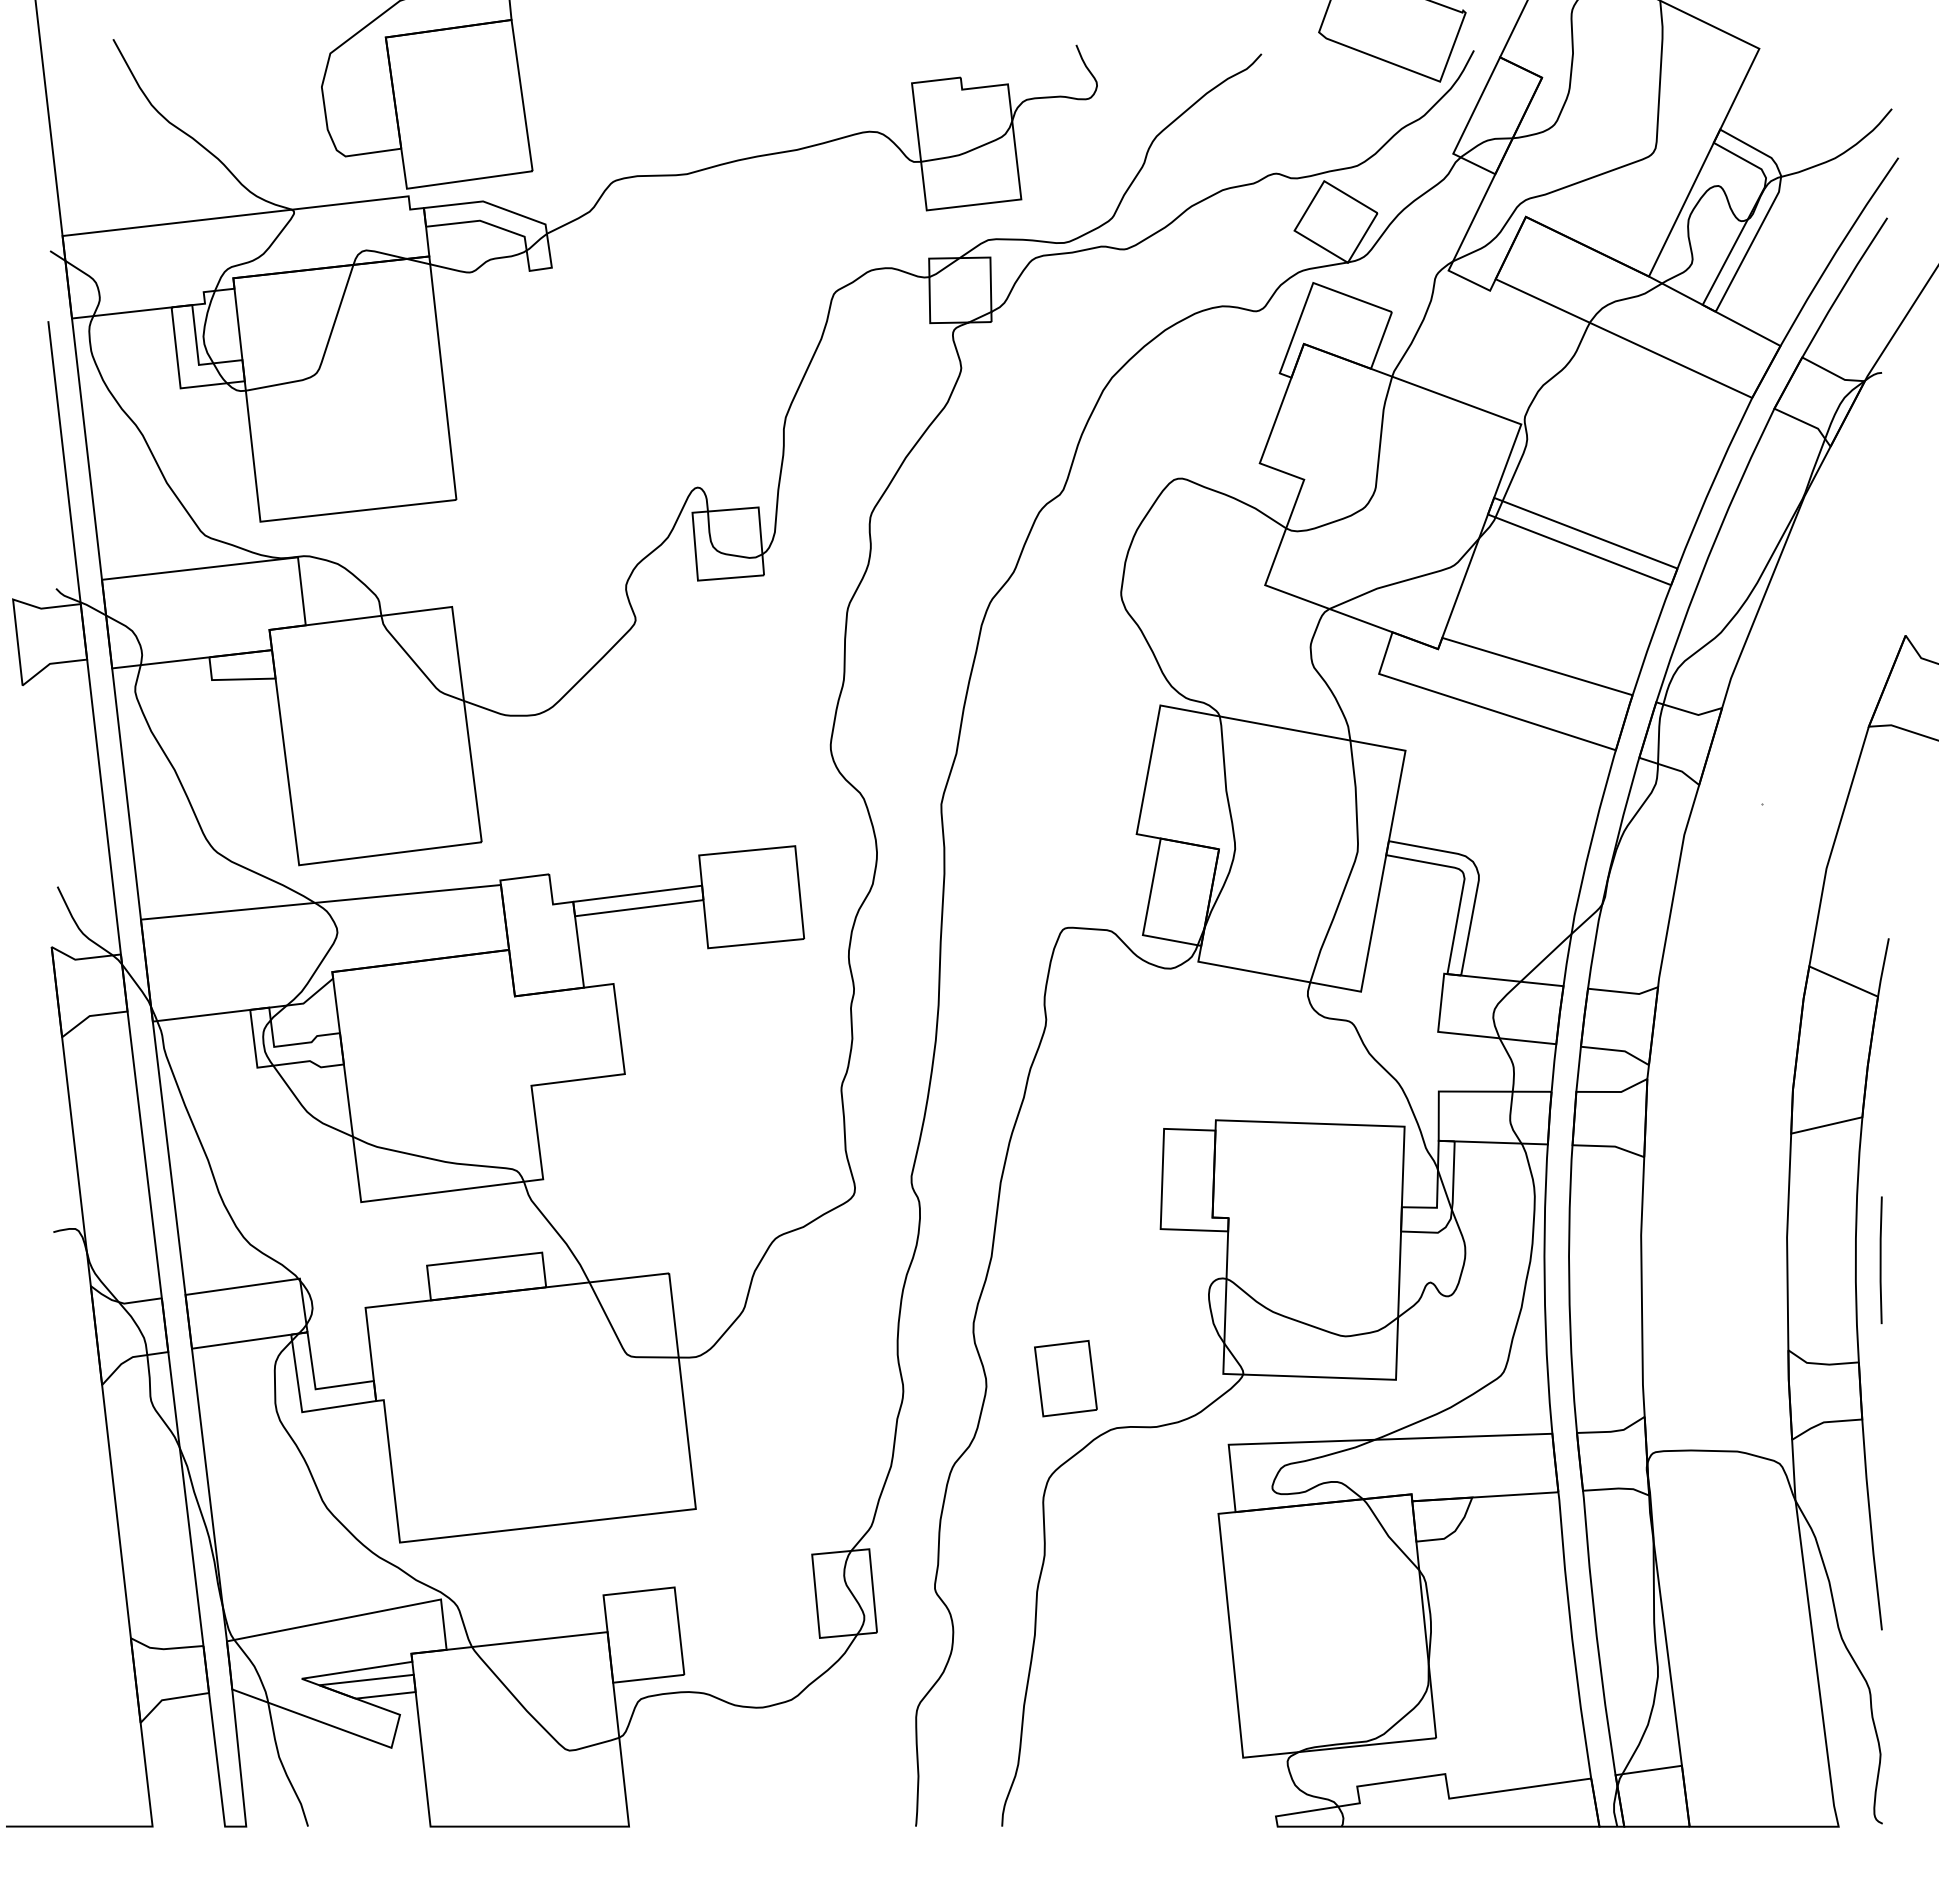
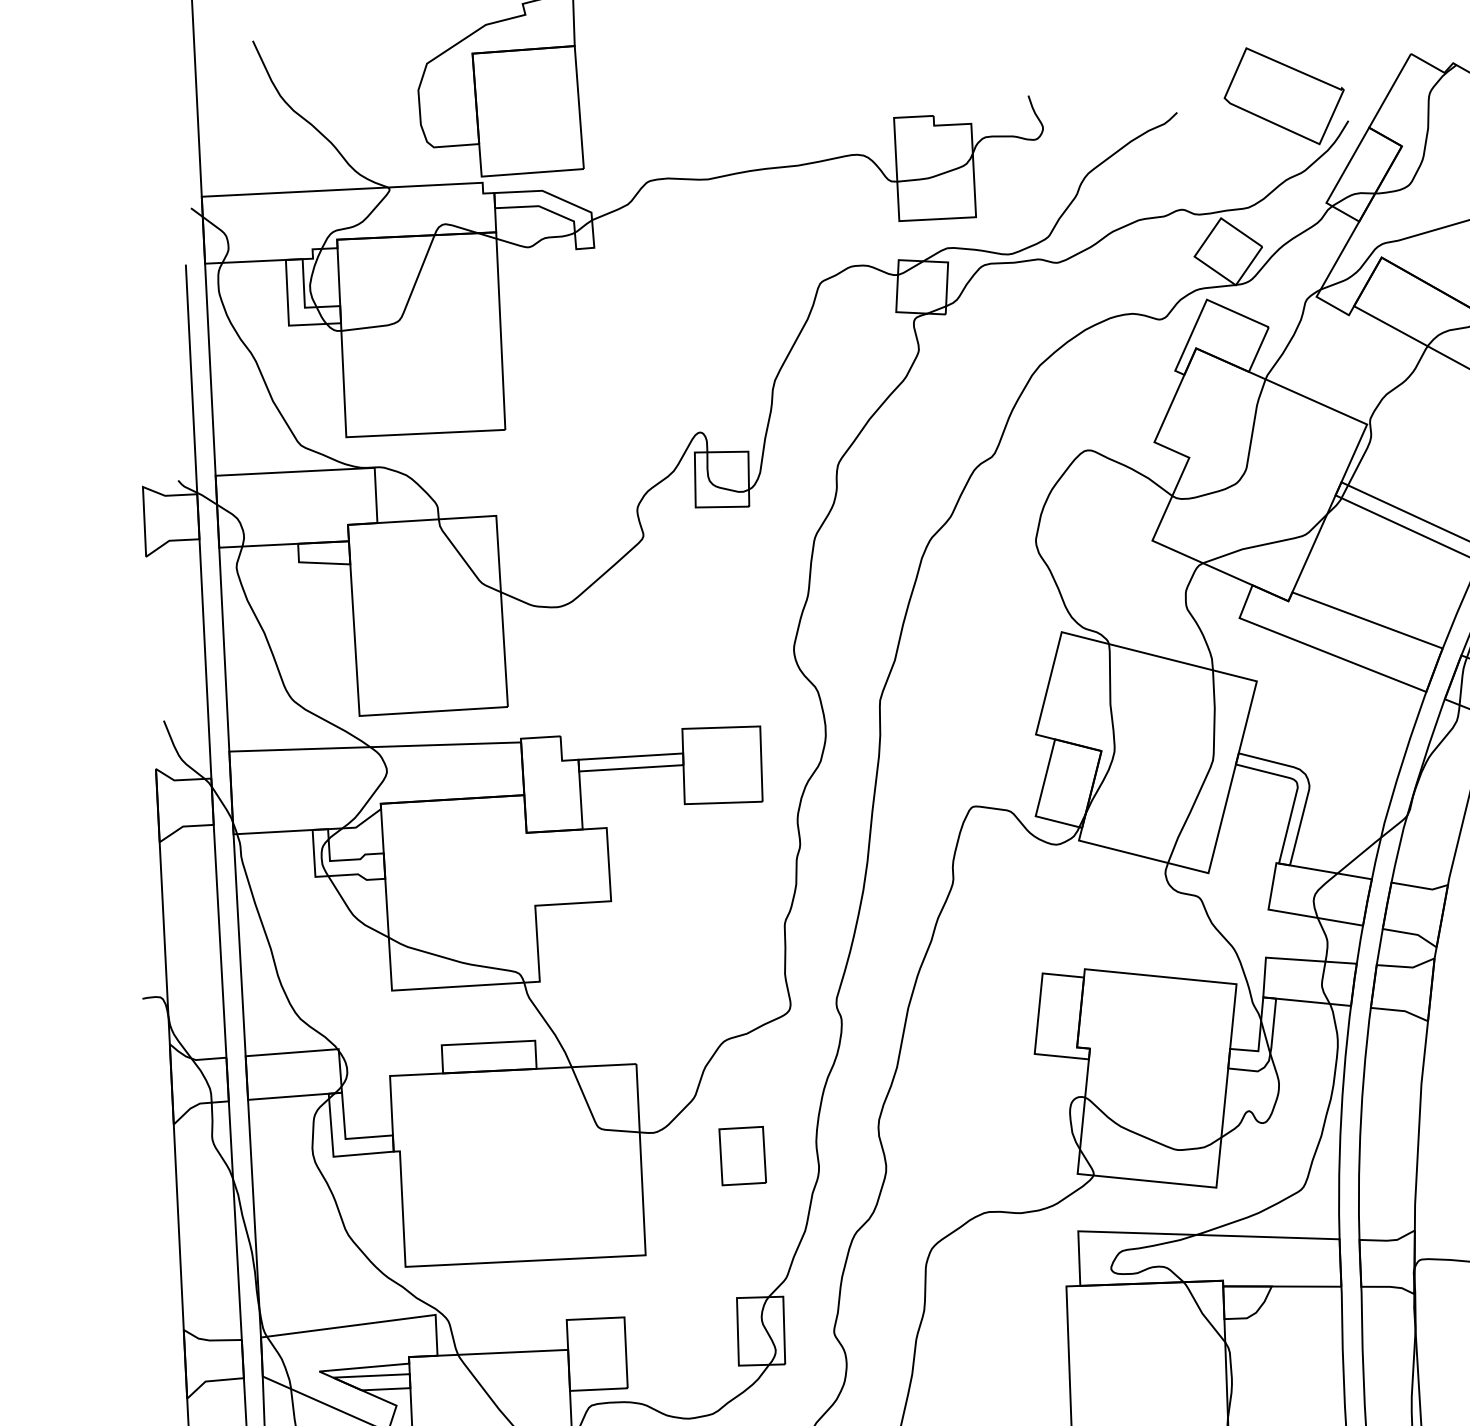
part: (1065, 1378) -> (742, 1155), moved

